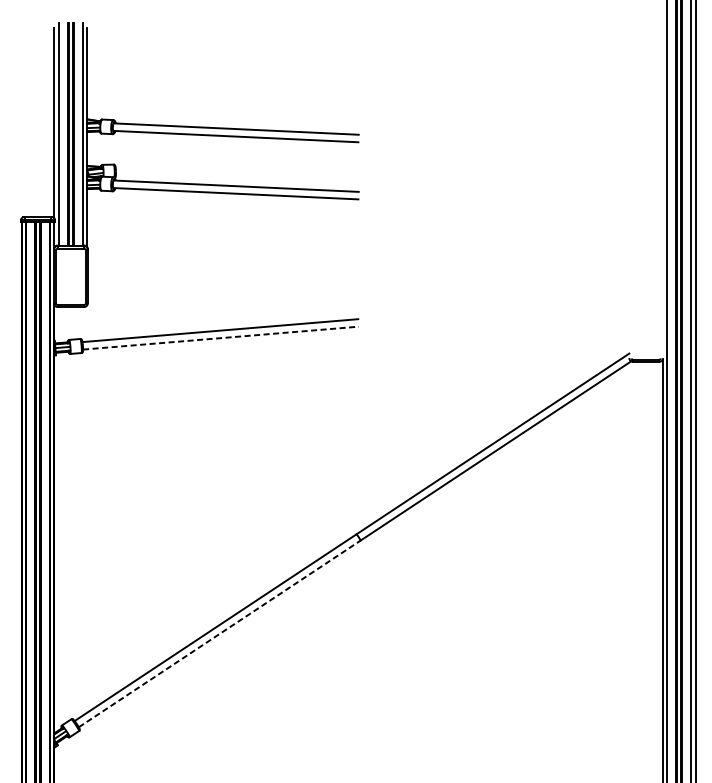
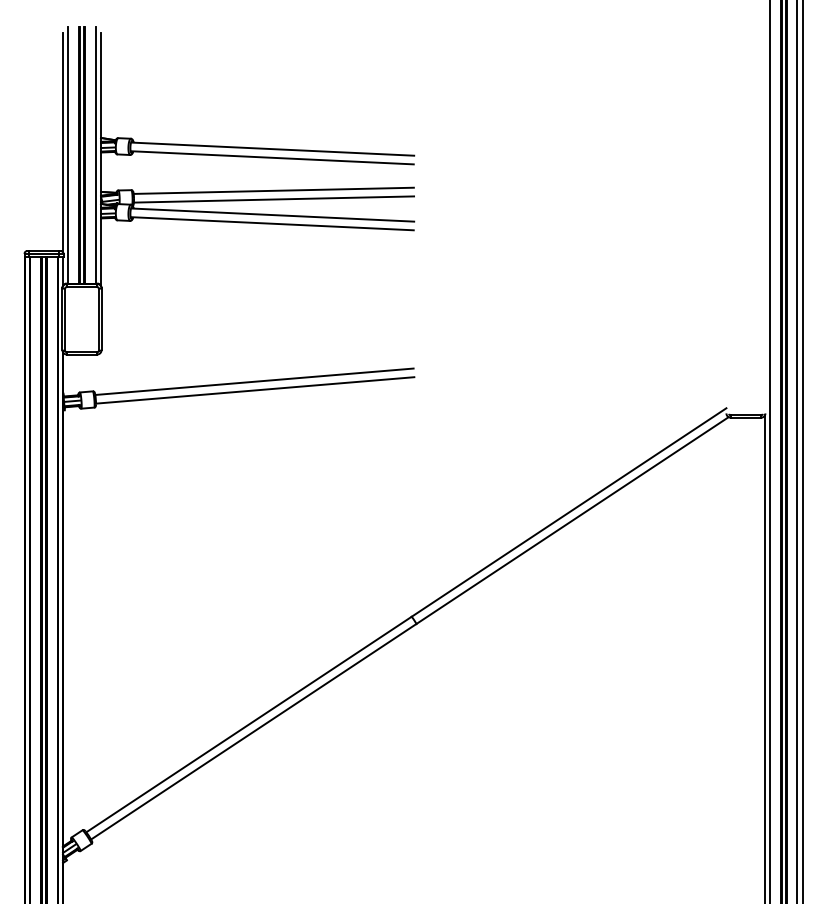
line: (236, 164) -> (273, 190), added
line: (236, 172) -> (273, 199), added
line: (221, 338) -> (255, 390), dashed -> solid
line: (220, 633) -> (254, 731), dashed -> solid

